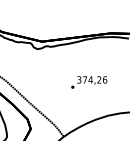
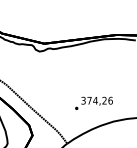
text: (89, 82) -> (94, 103), moved

